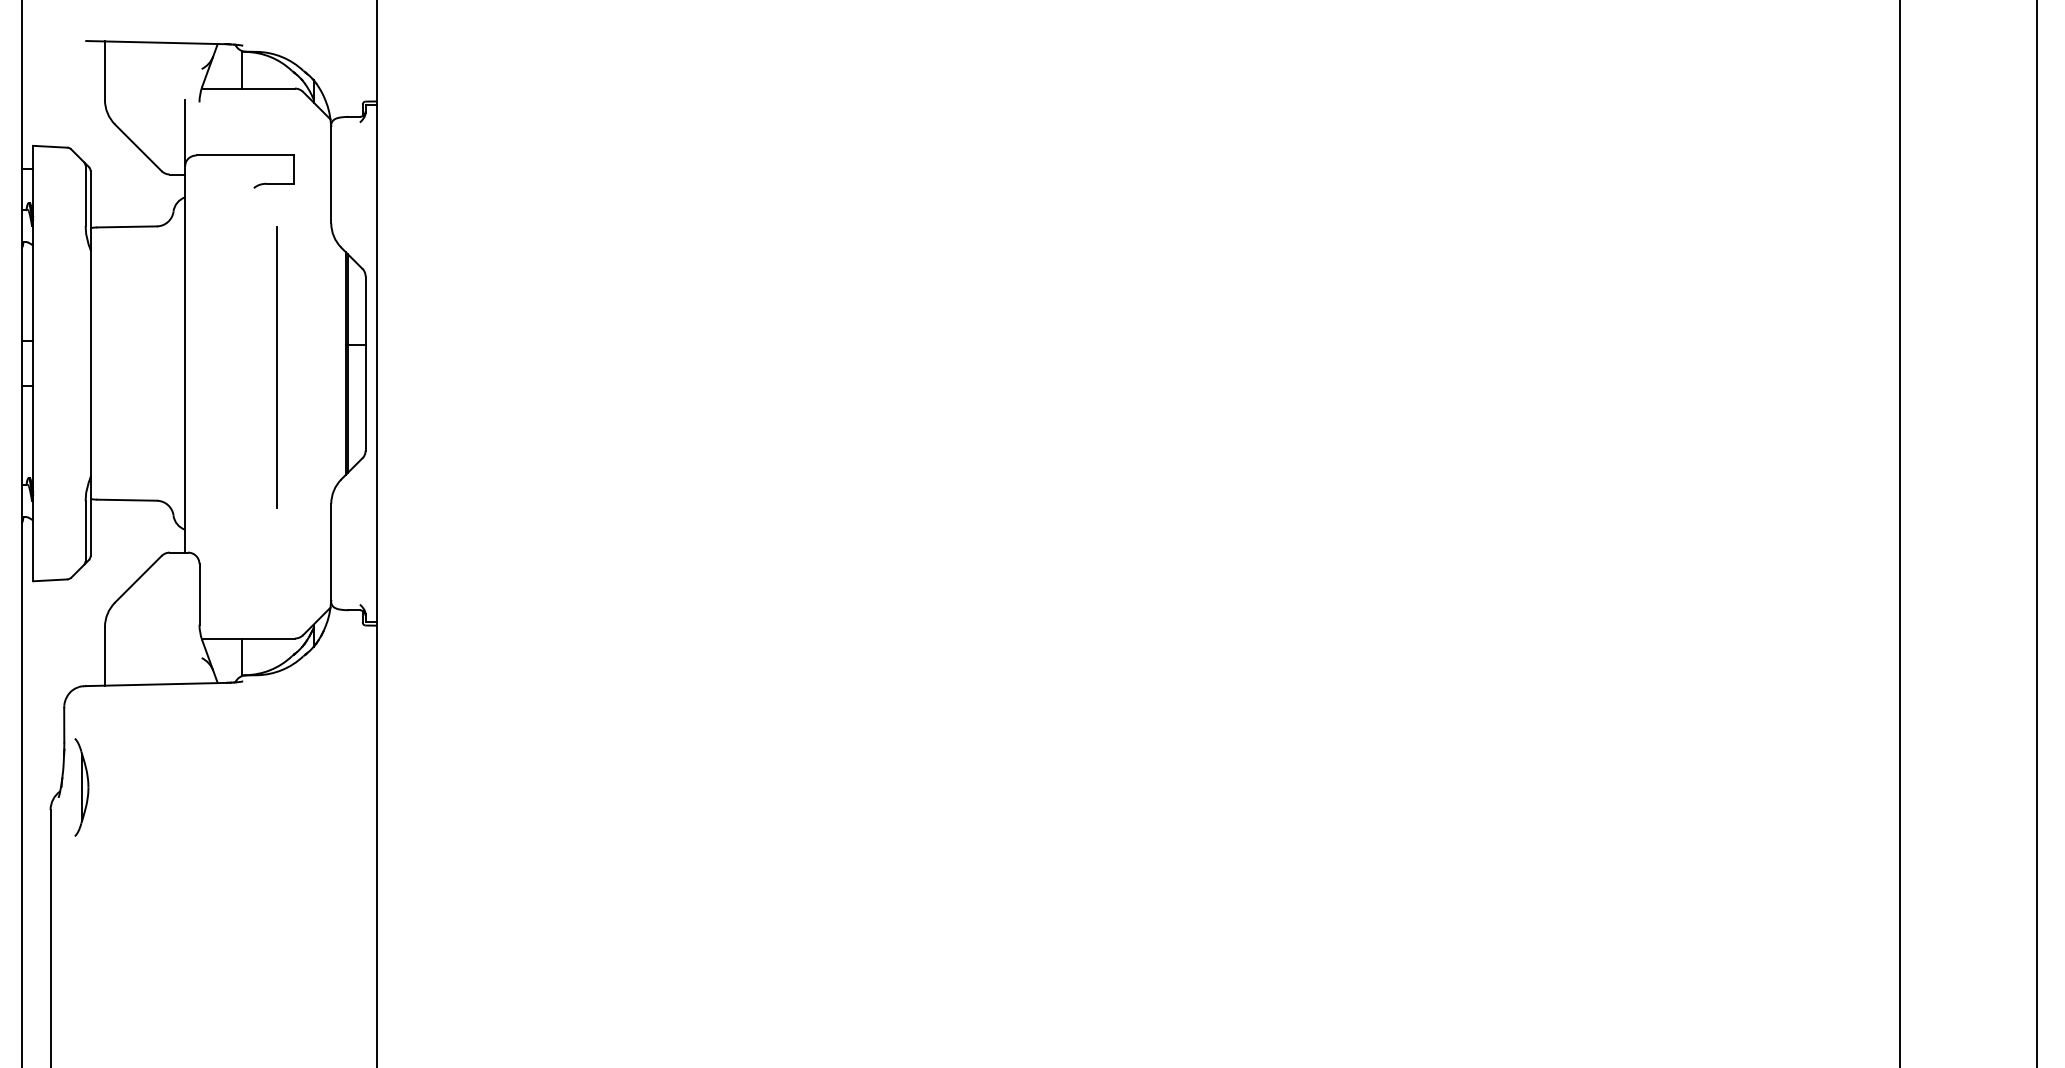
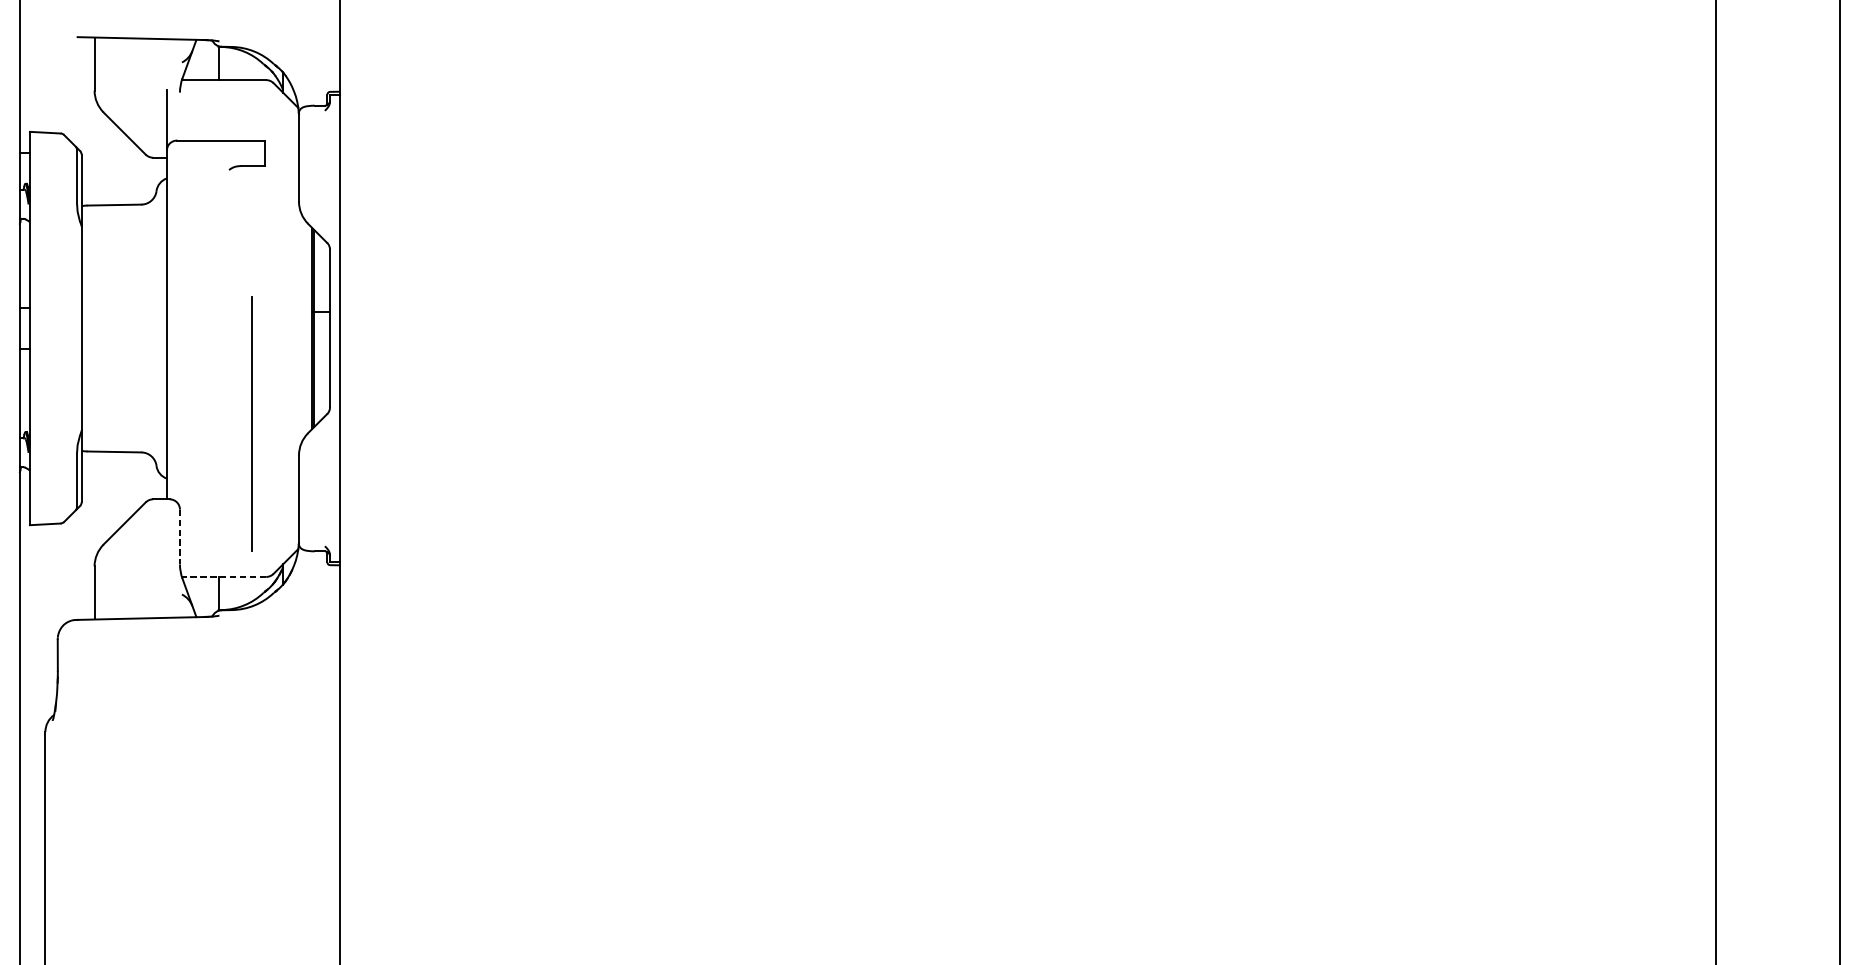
line: (276, 367) -> (251, 424), moved
line: (199, 594) -> (179, 537), solid -> dashed
line: (248, 638) -> (224, 576), solid -> dashed
part: (81, 787) -> (73, 711), removed

